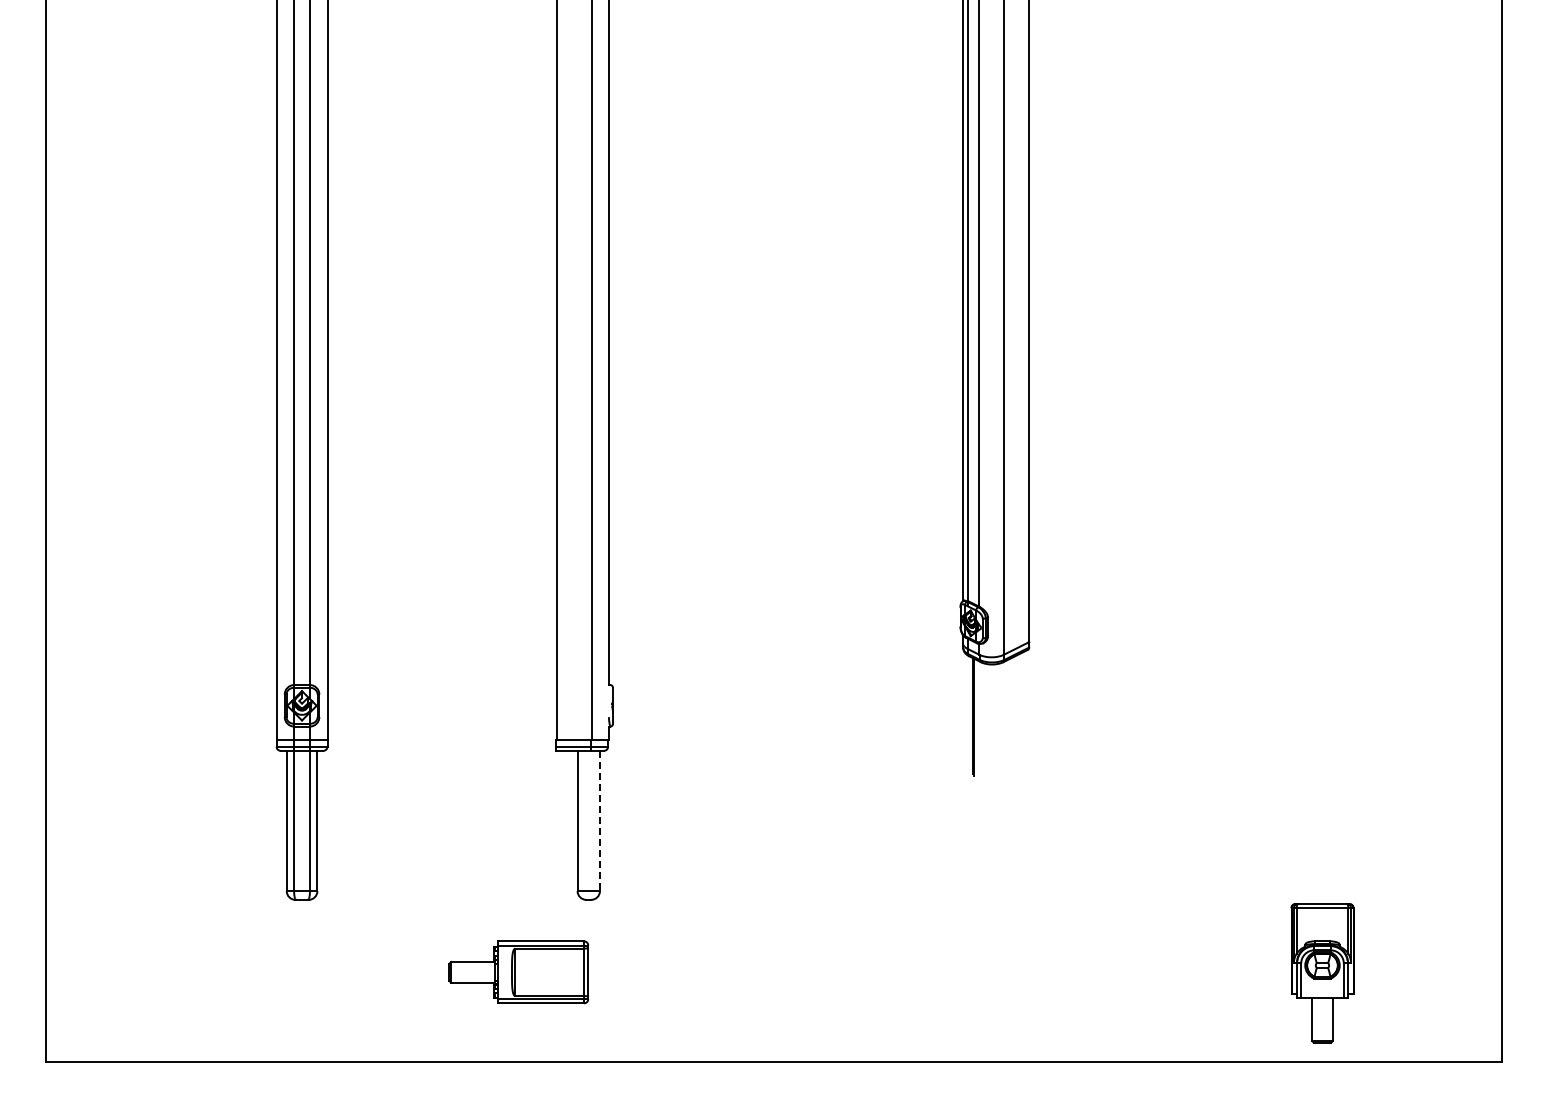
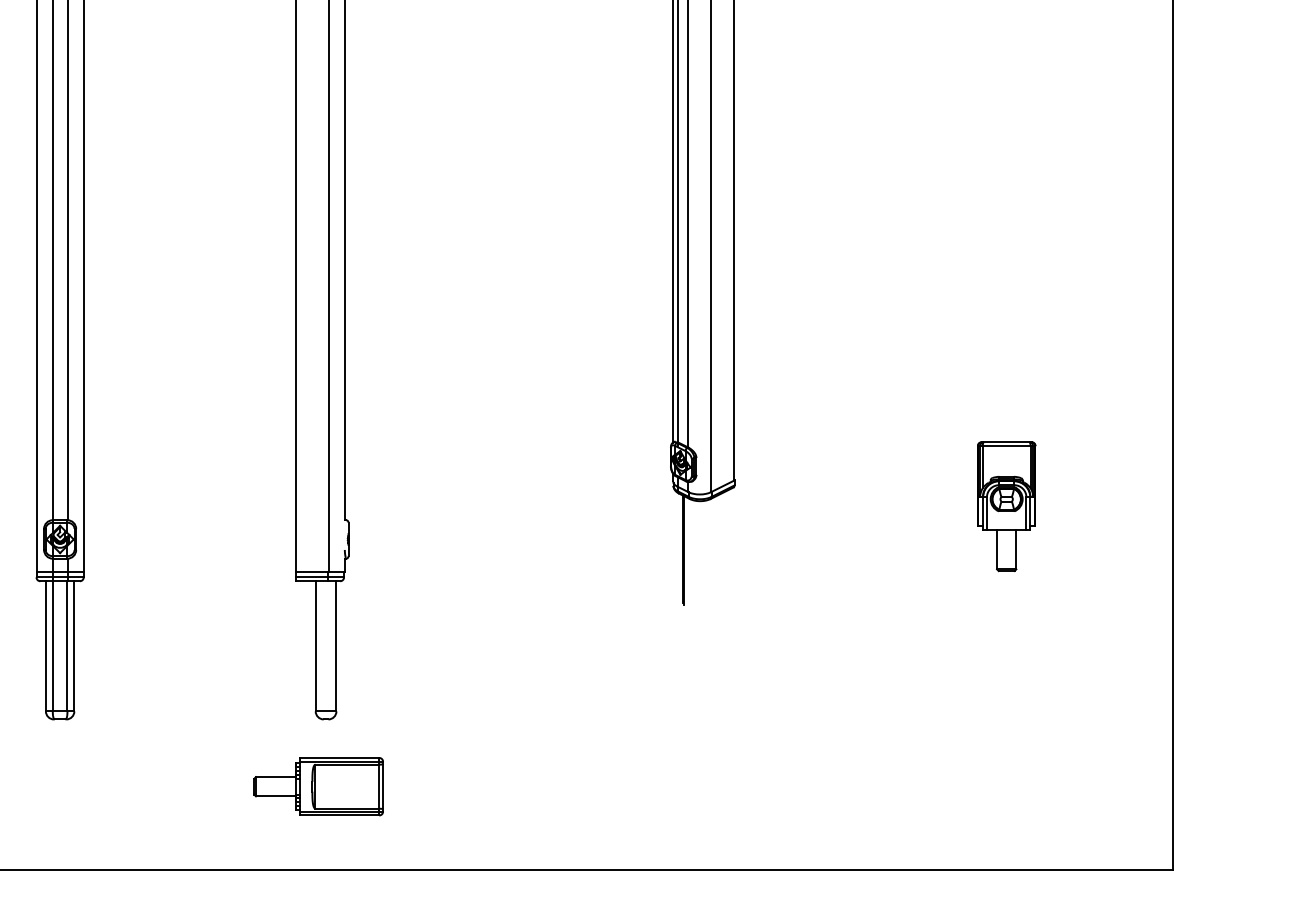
line: (599, 821) -> (336, 646), dashed -> solid
part: (518, 972) -> (318, 786), moved
part: (1322, 973) -> (1006, 506), moved

